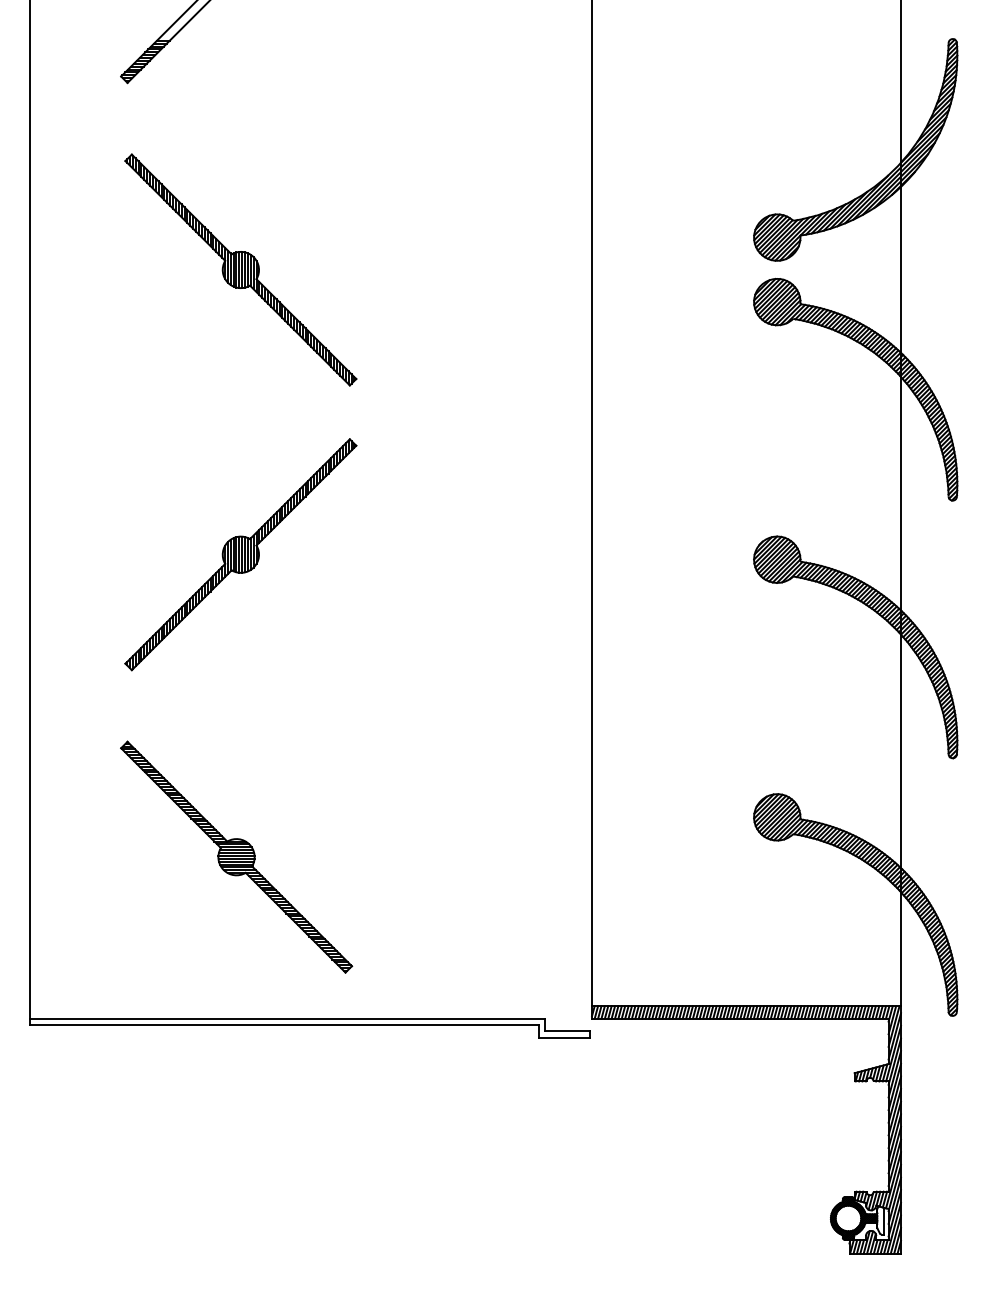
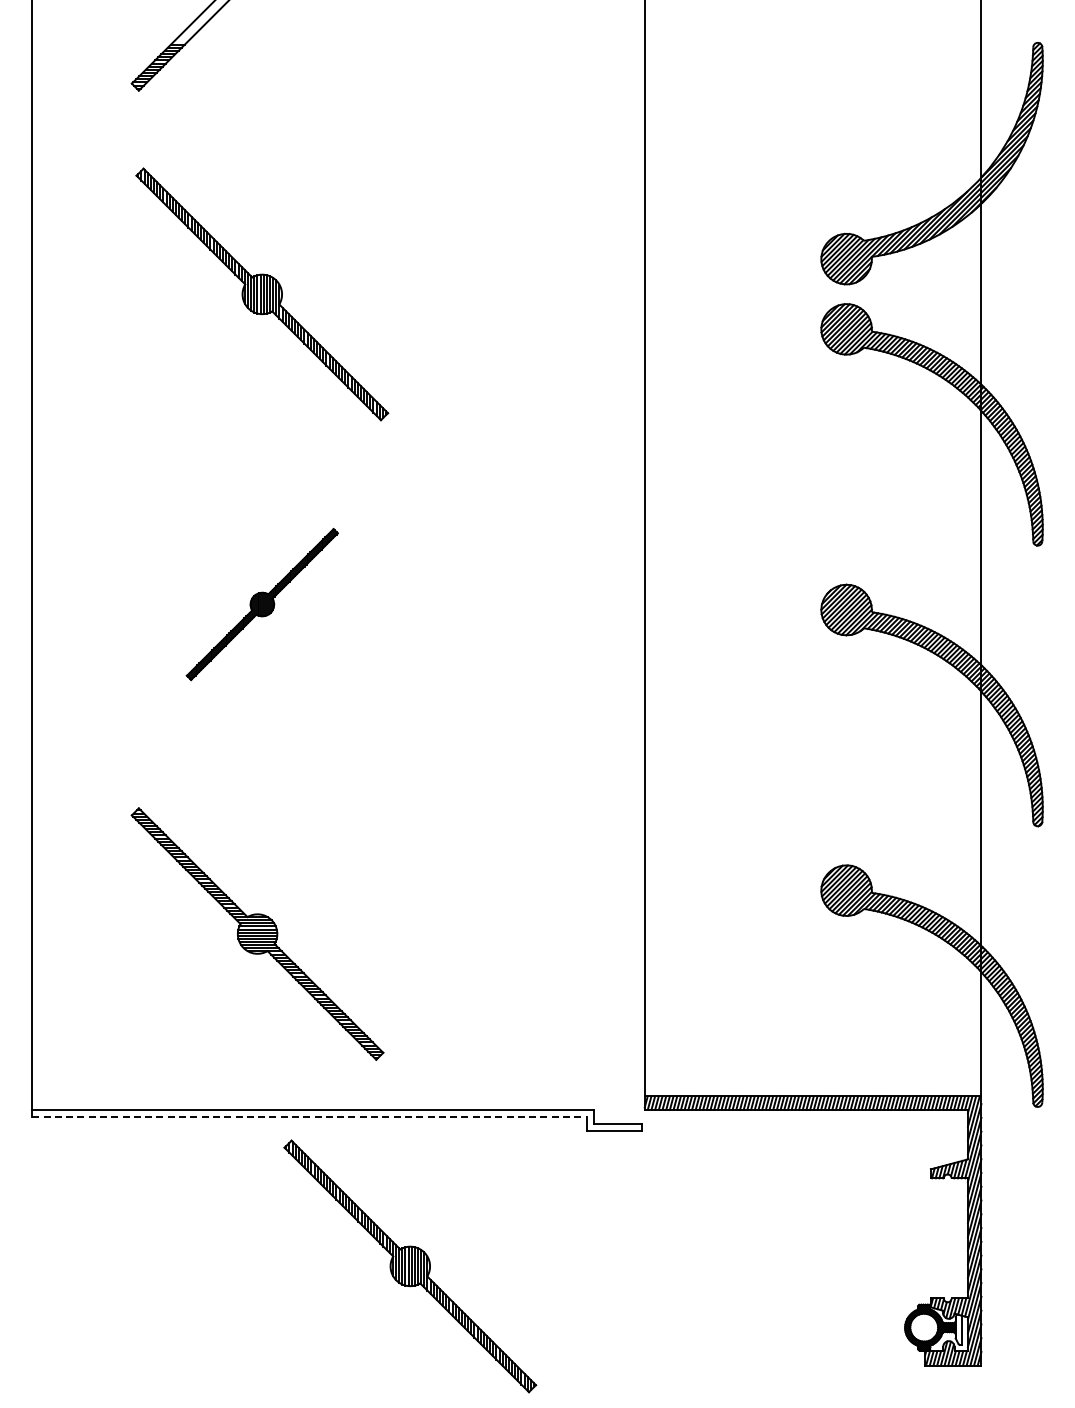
part: (241, 554) -> (262, 604), size x0.6
line: (285, 1024) -> (310, 1116), solid -> dashed
part: (376, 1162) -> (410, 1266), added

